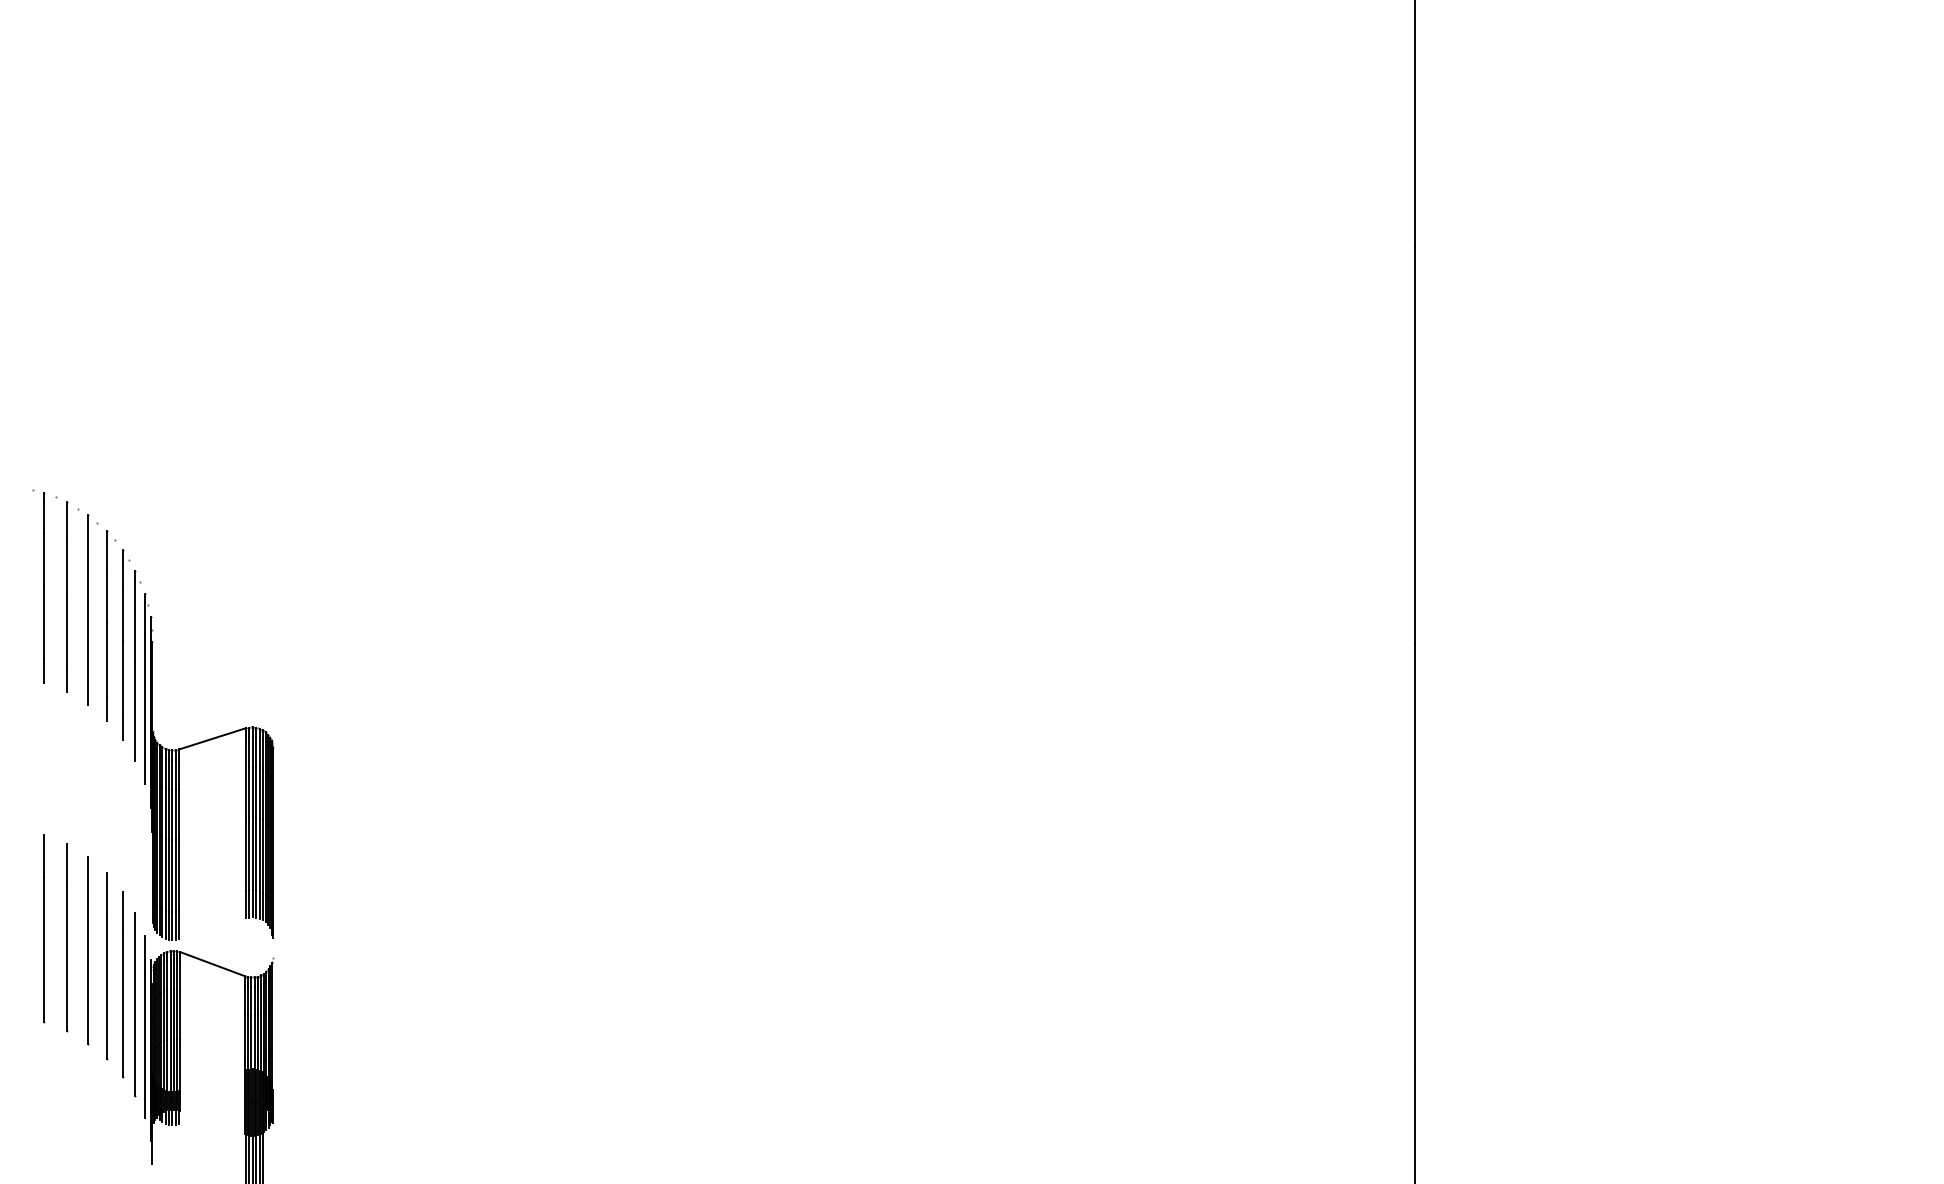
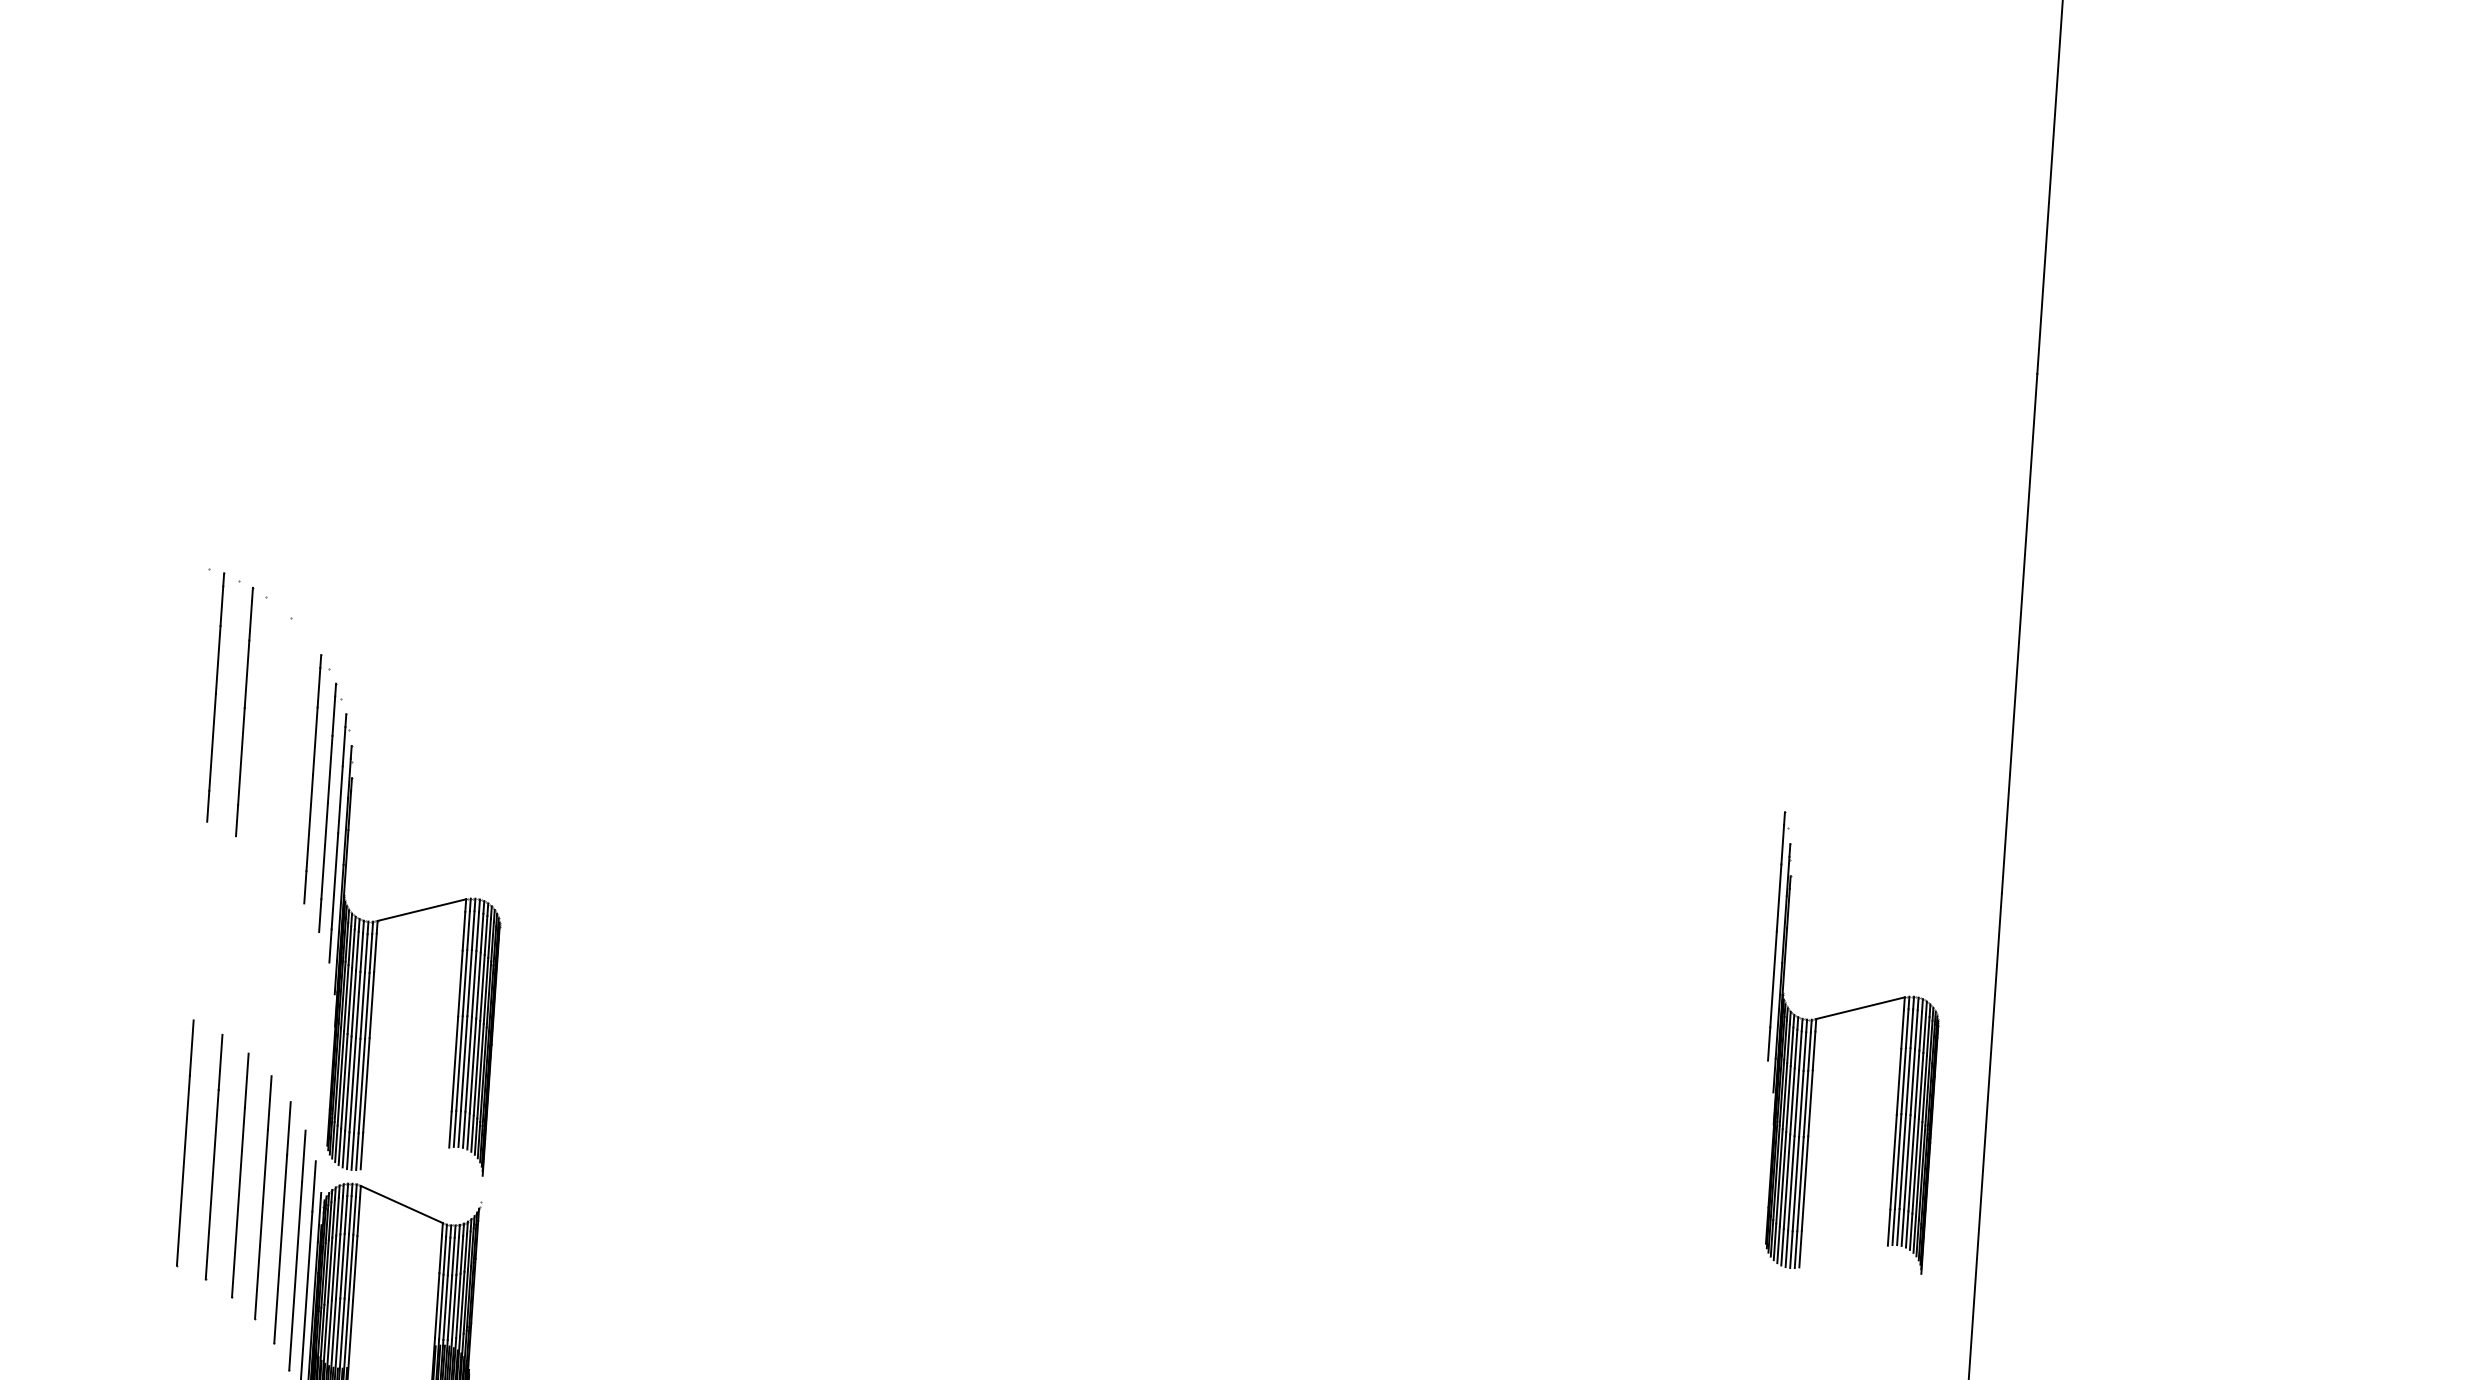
line: (88, 609) -> (271, 730), removed
part: (111, 625) -> (299, 753), removed
part: (1302, 743) -> (1845, 1013), added

